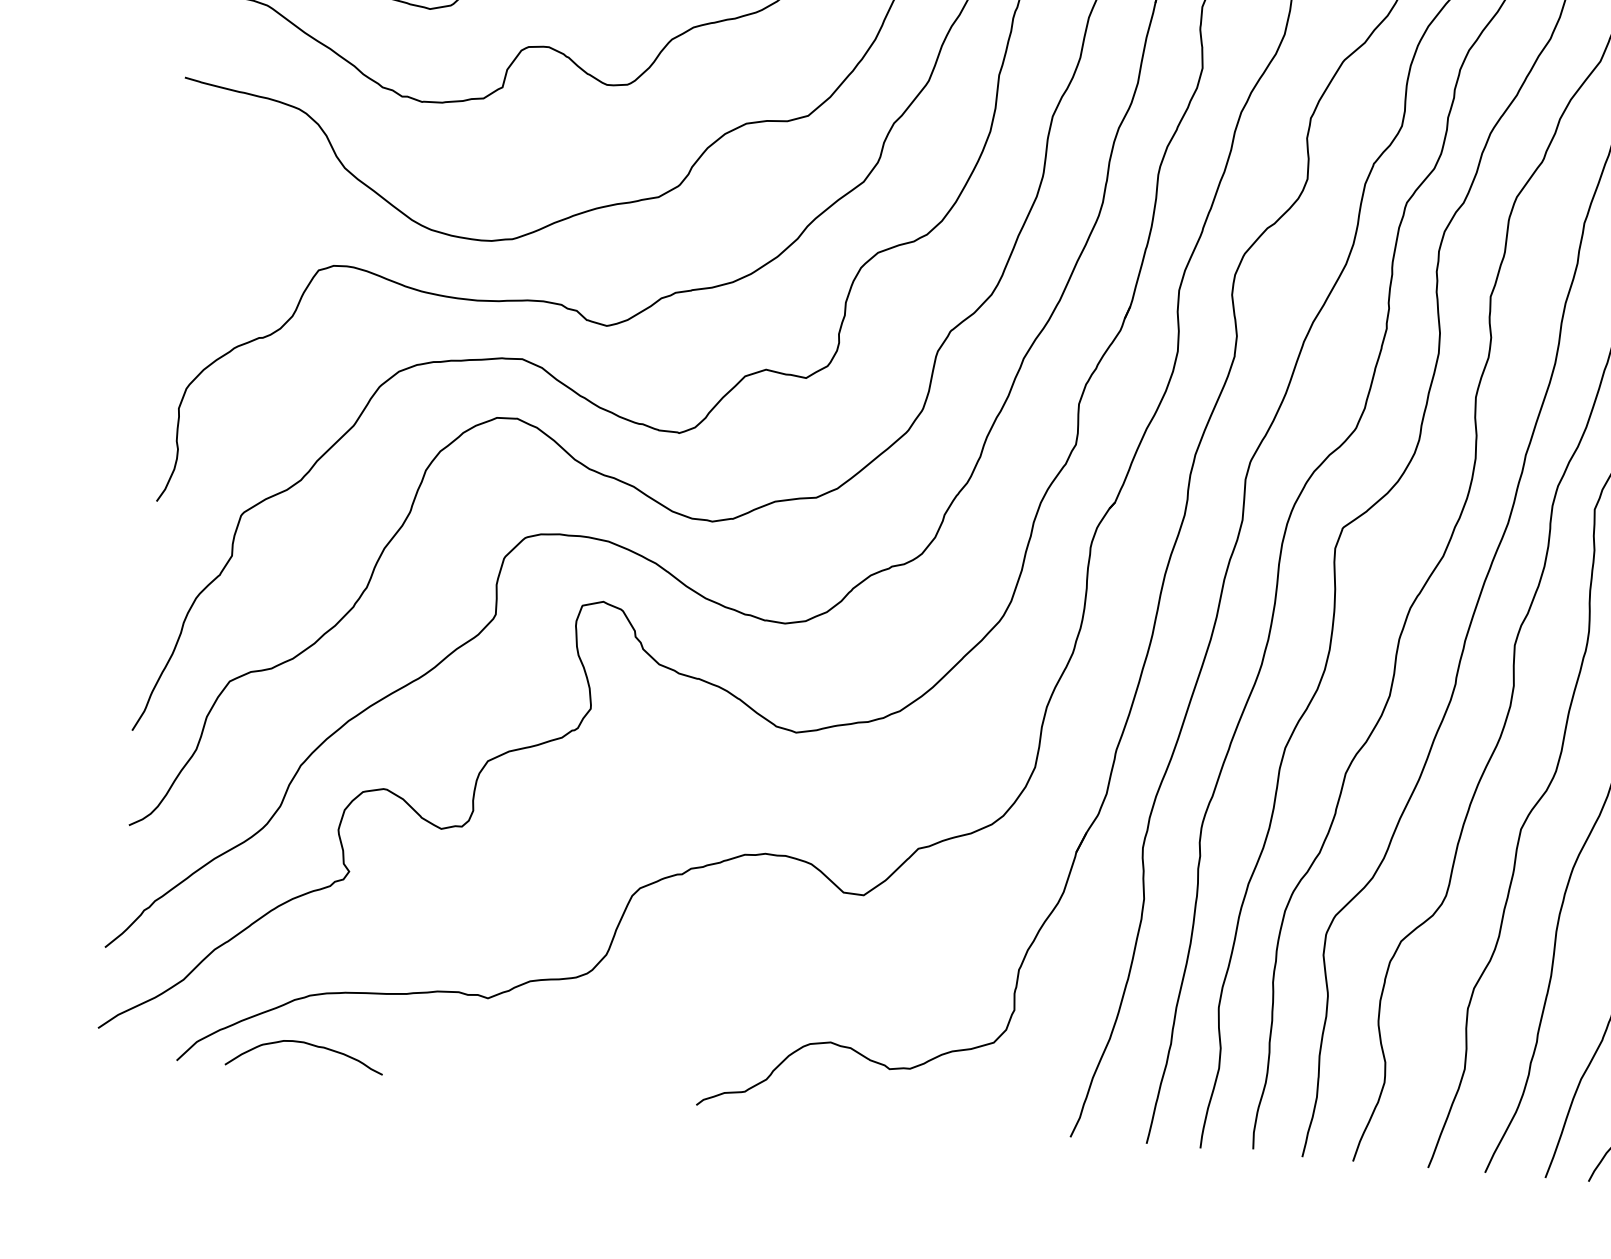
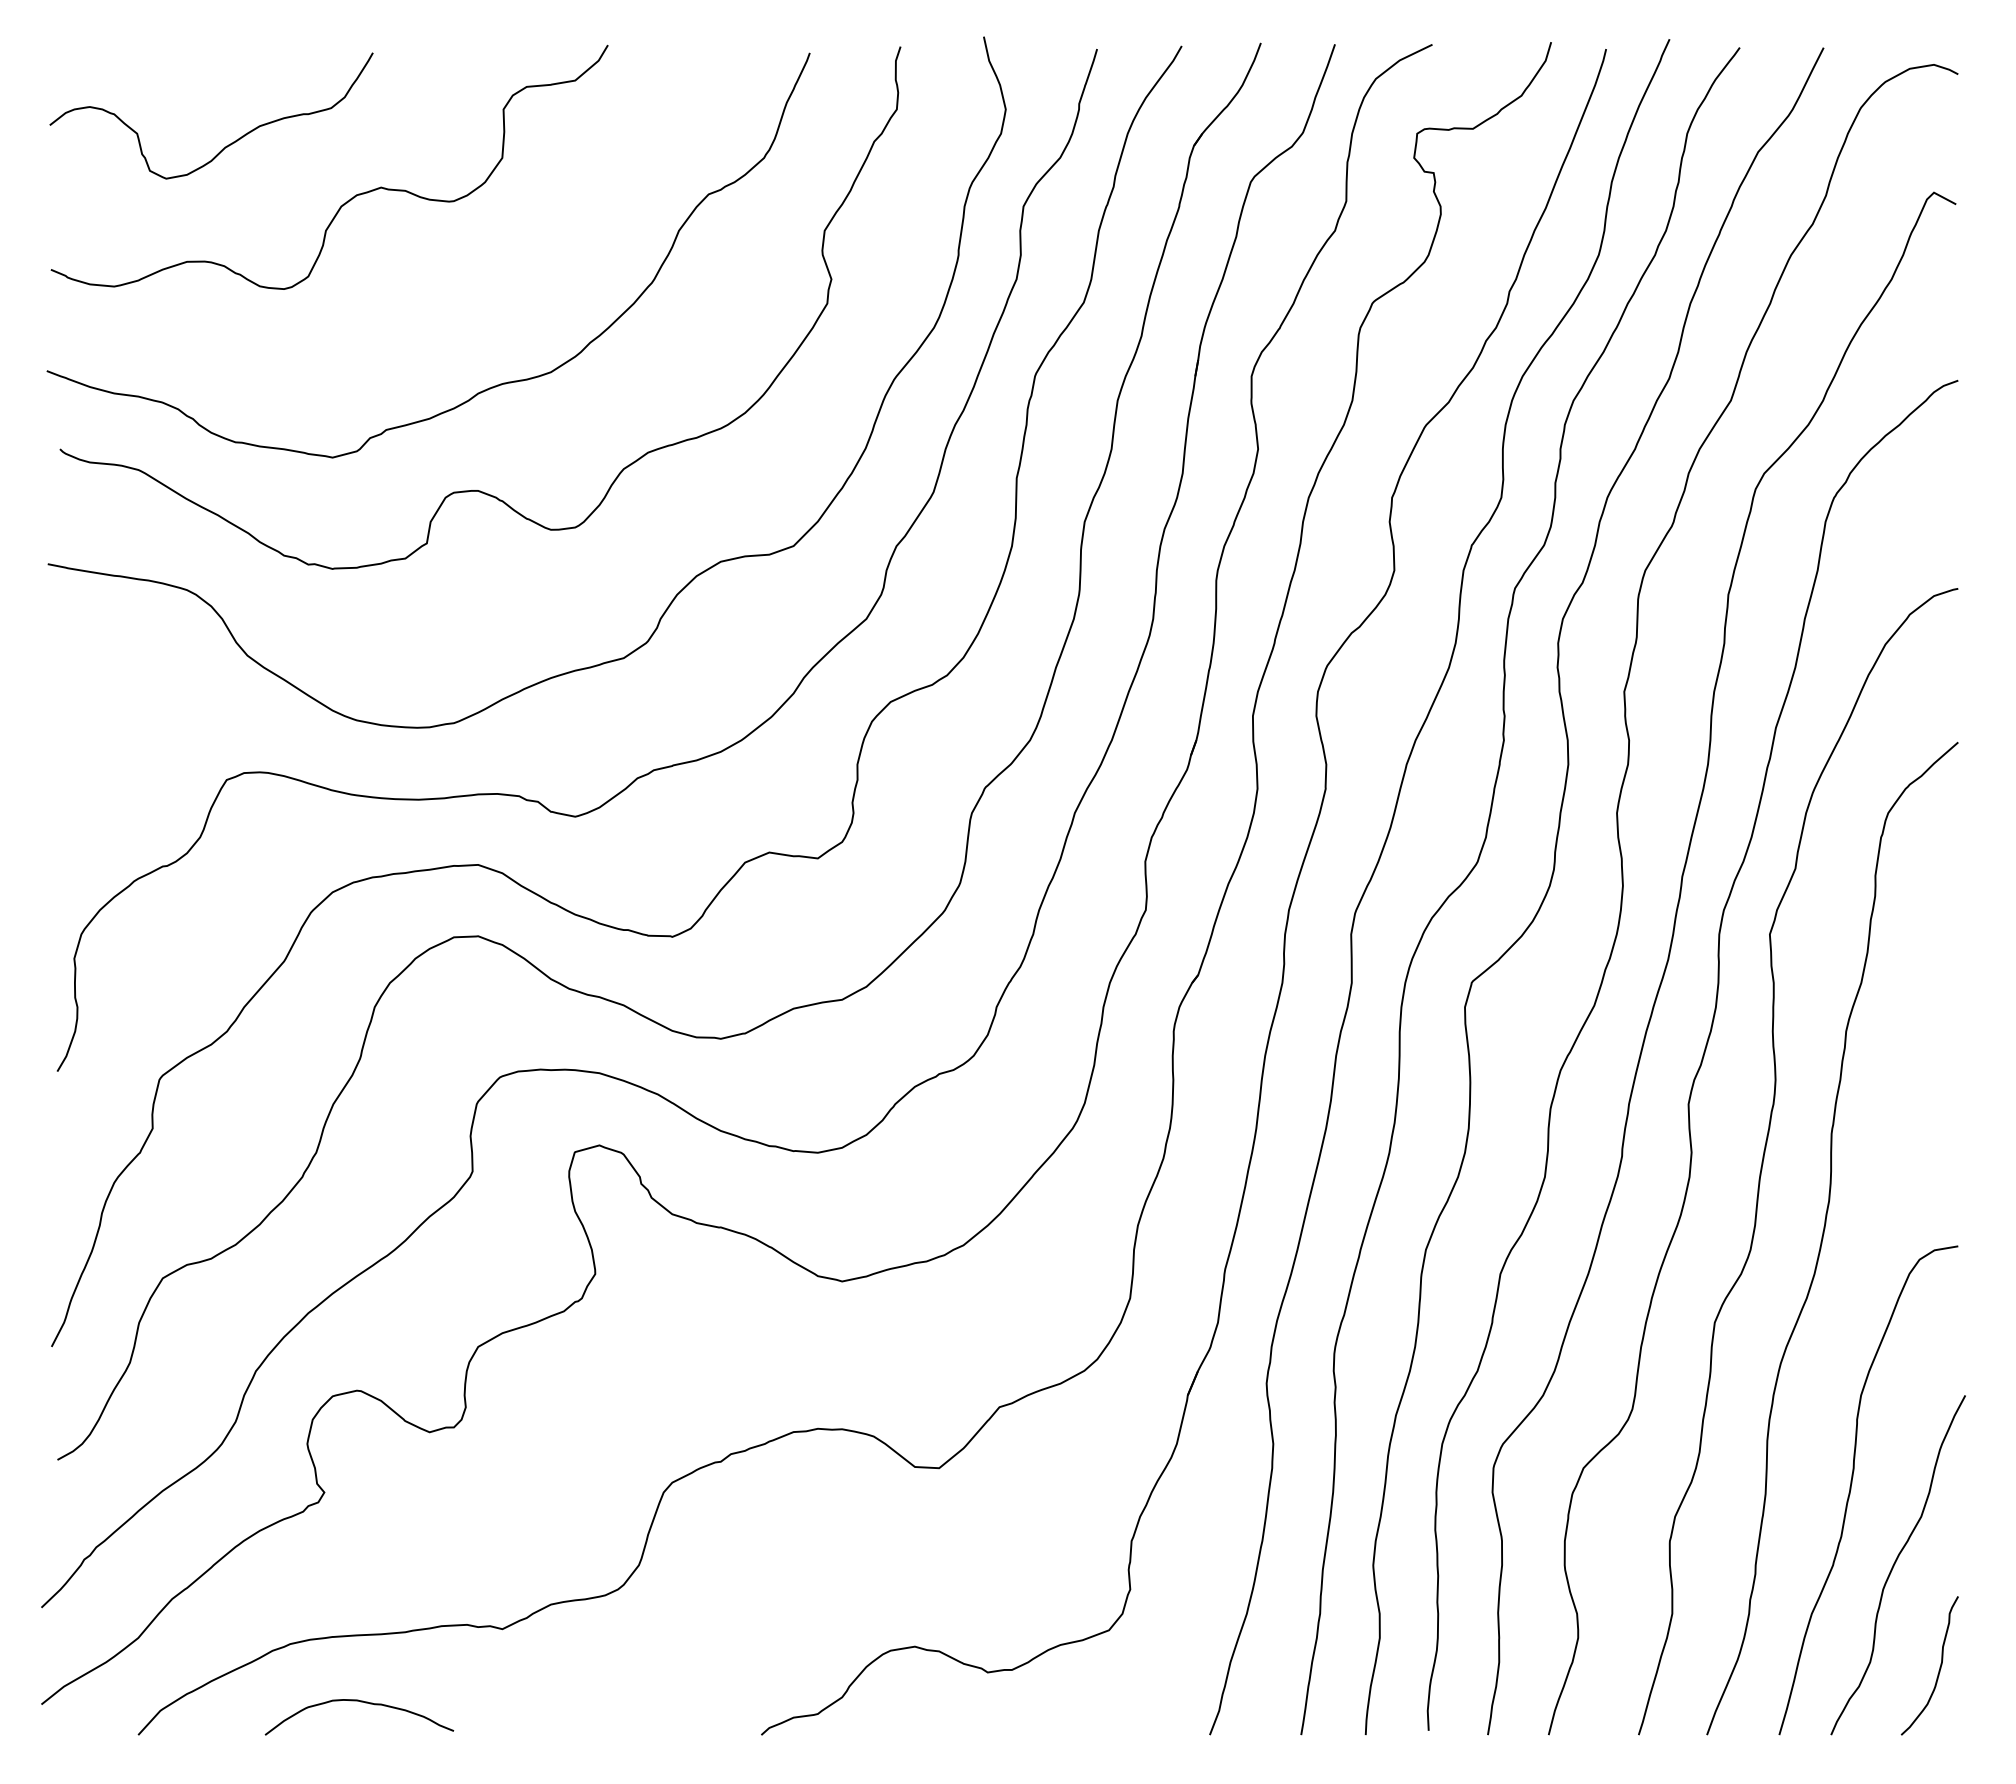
curve: (306, 1044) -> (360, 1702), moved

